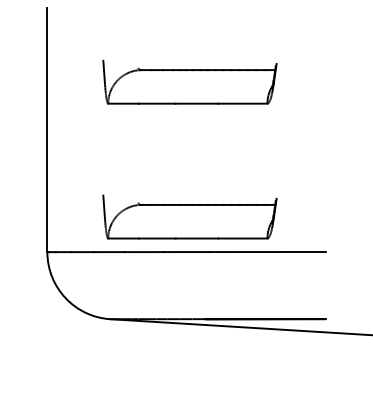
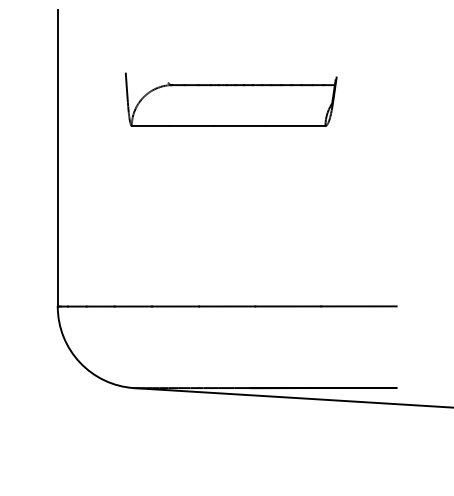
part: (189, 216) -> (230, 263), removed

